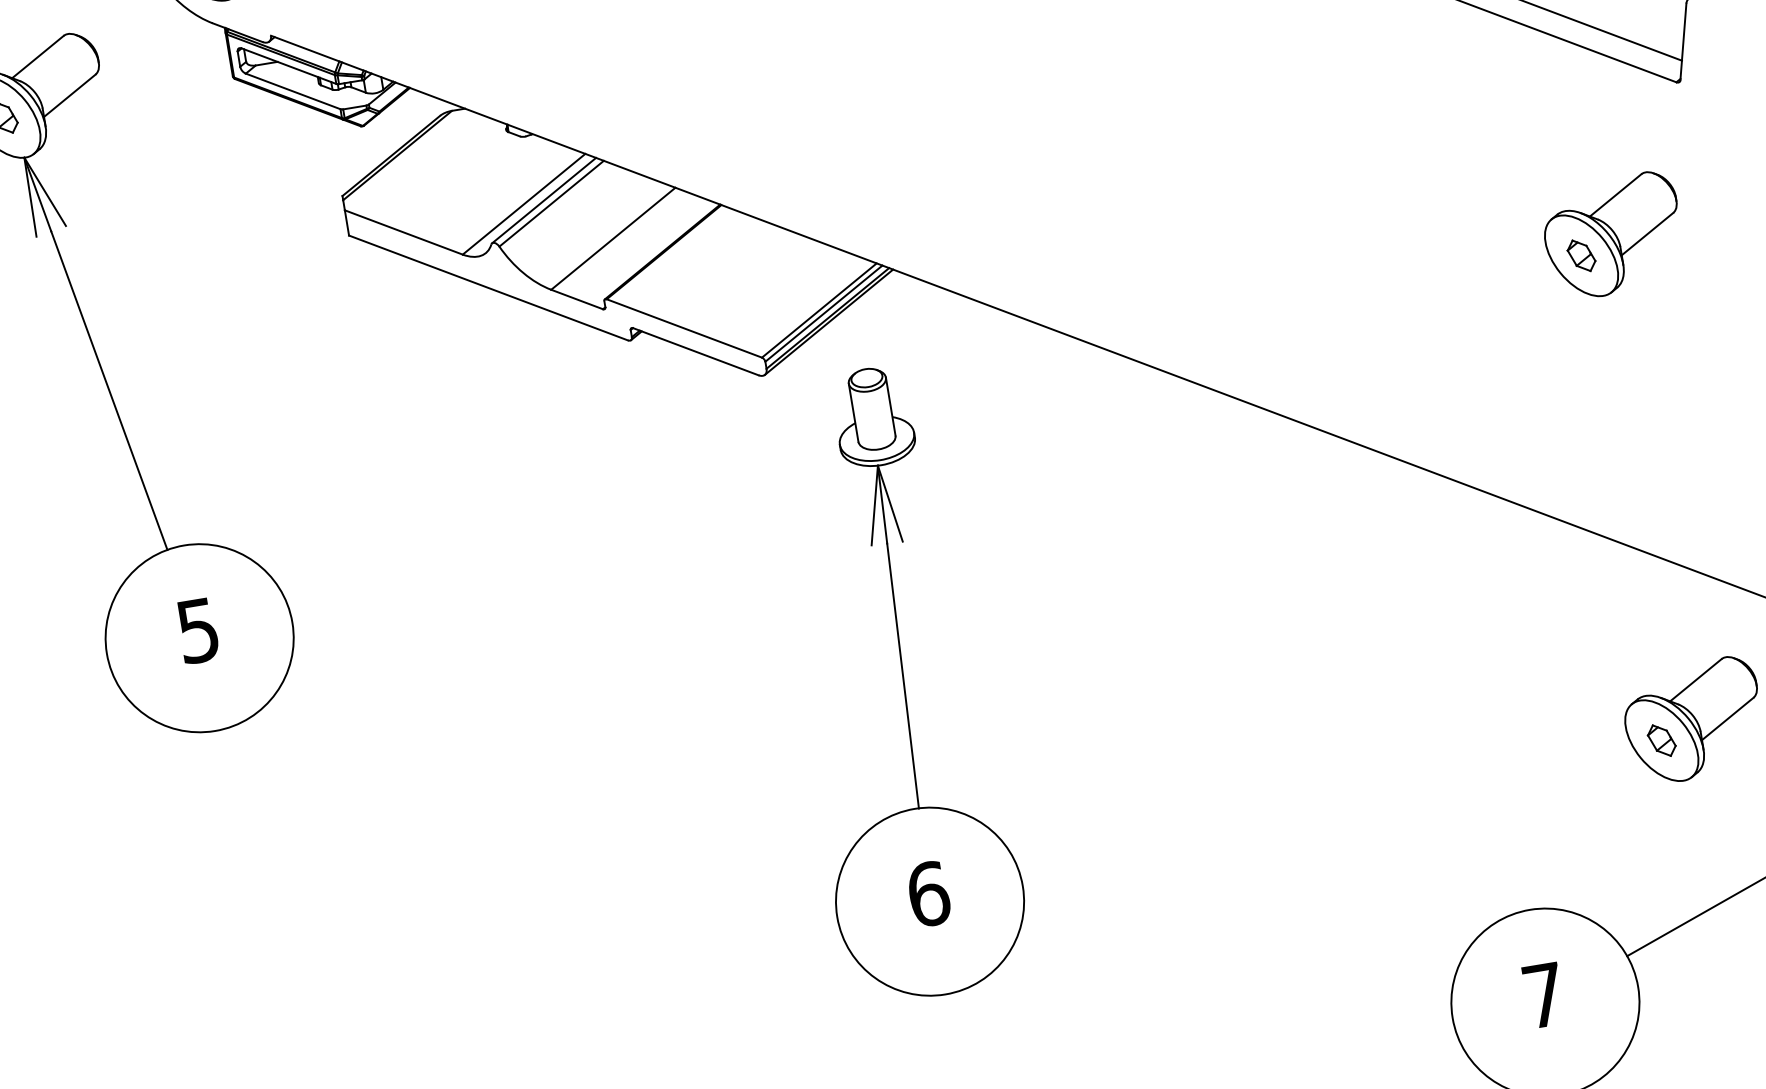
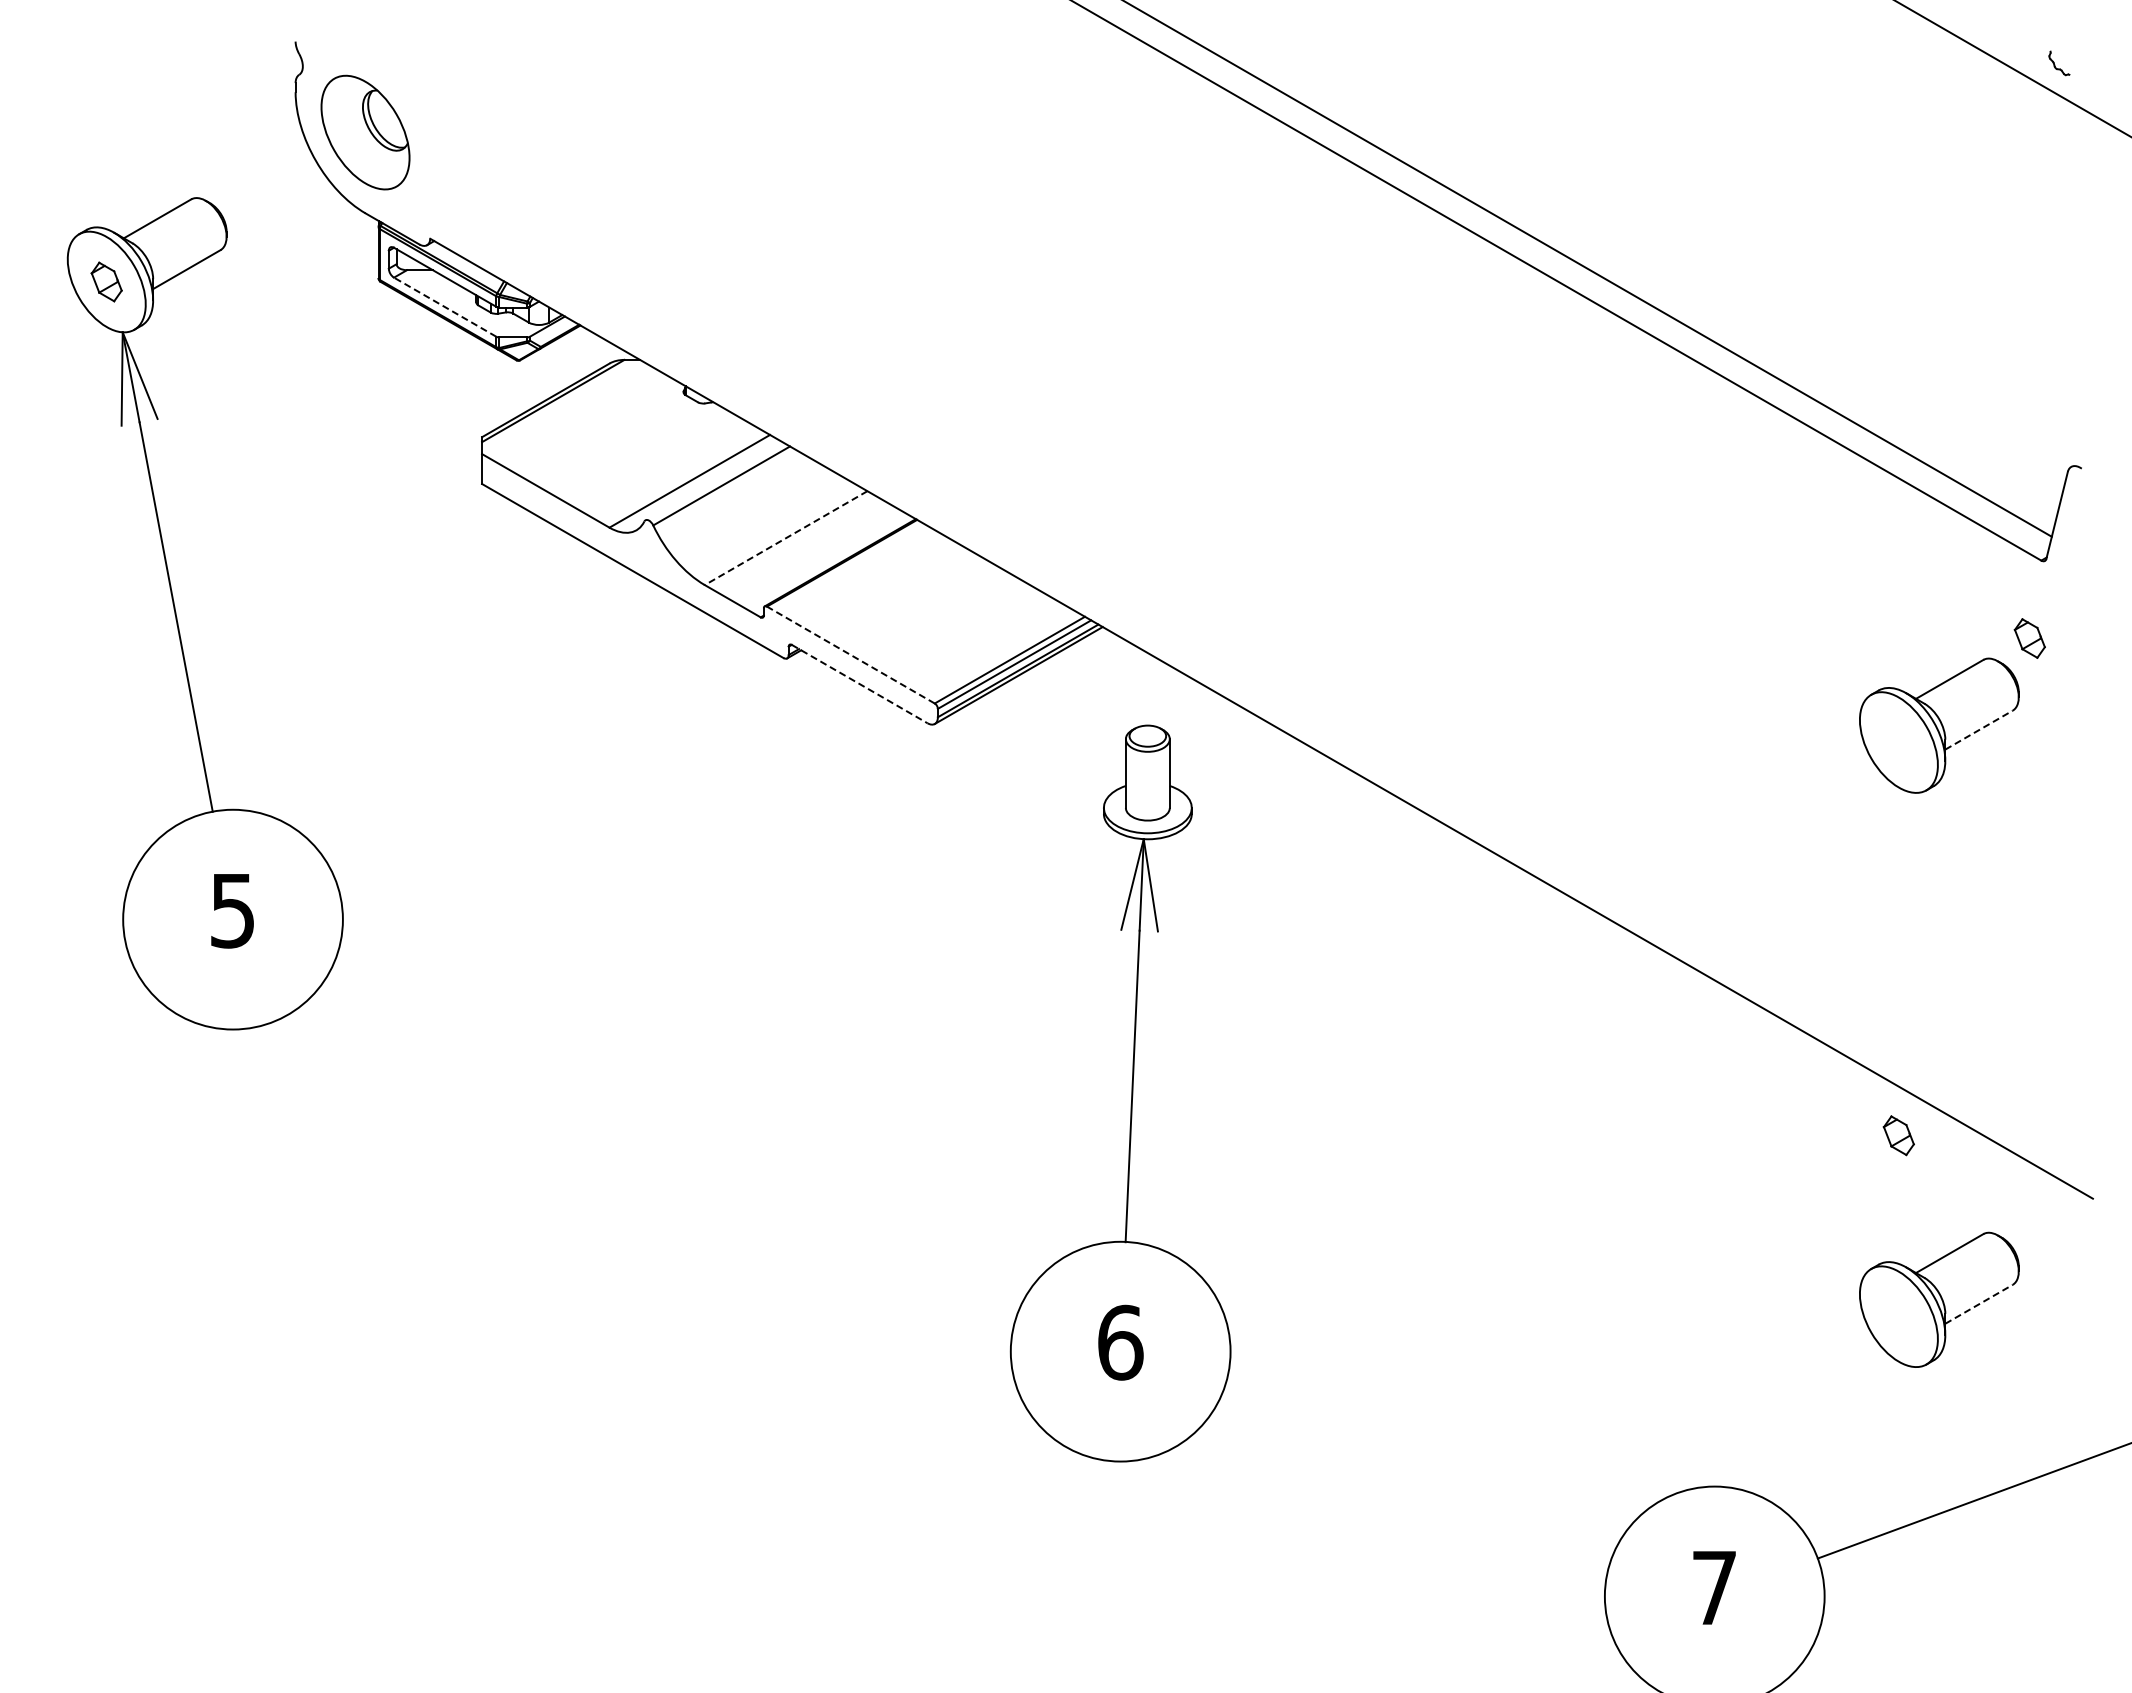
line: (292, 90) -> (444, 306), solid -> dashed
line: (543, 200) -> (713, 480), removed
line: (1647, 234) -> (1979, 730), solid -> dashed
line: (613, 239) -> (786, 538), solid -> dashed
part: (1581, 255) -> (2029, 638), moved
line: (684, 328) -> (850, 655), solid -> dashed
line: (696, 351) -> (860, 684), solid -> dashed
part: (903, 682) -> (1131, 1093), moved
line: (1728, 719) -> (1979, 1304), solid -> dashed
part: (1661, 740) -> (1898, 1135), moved

